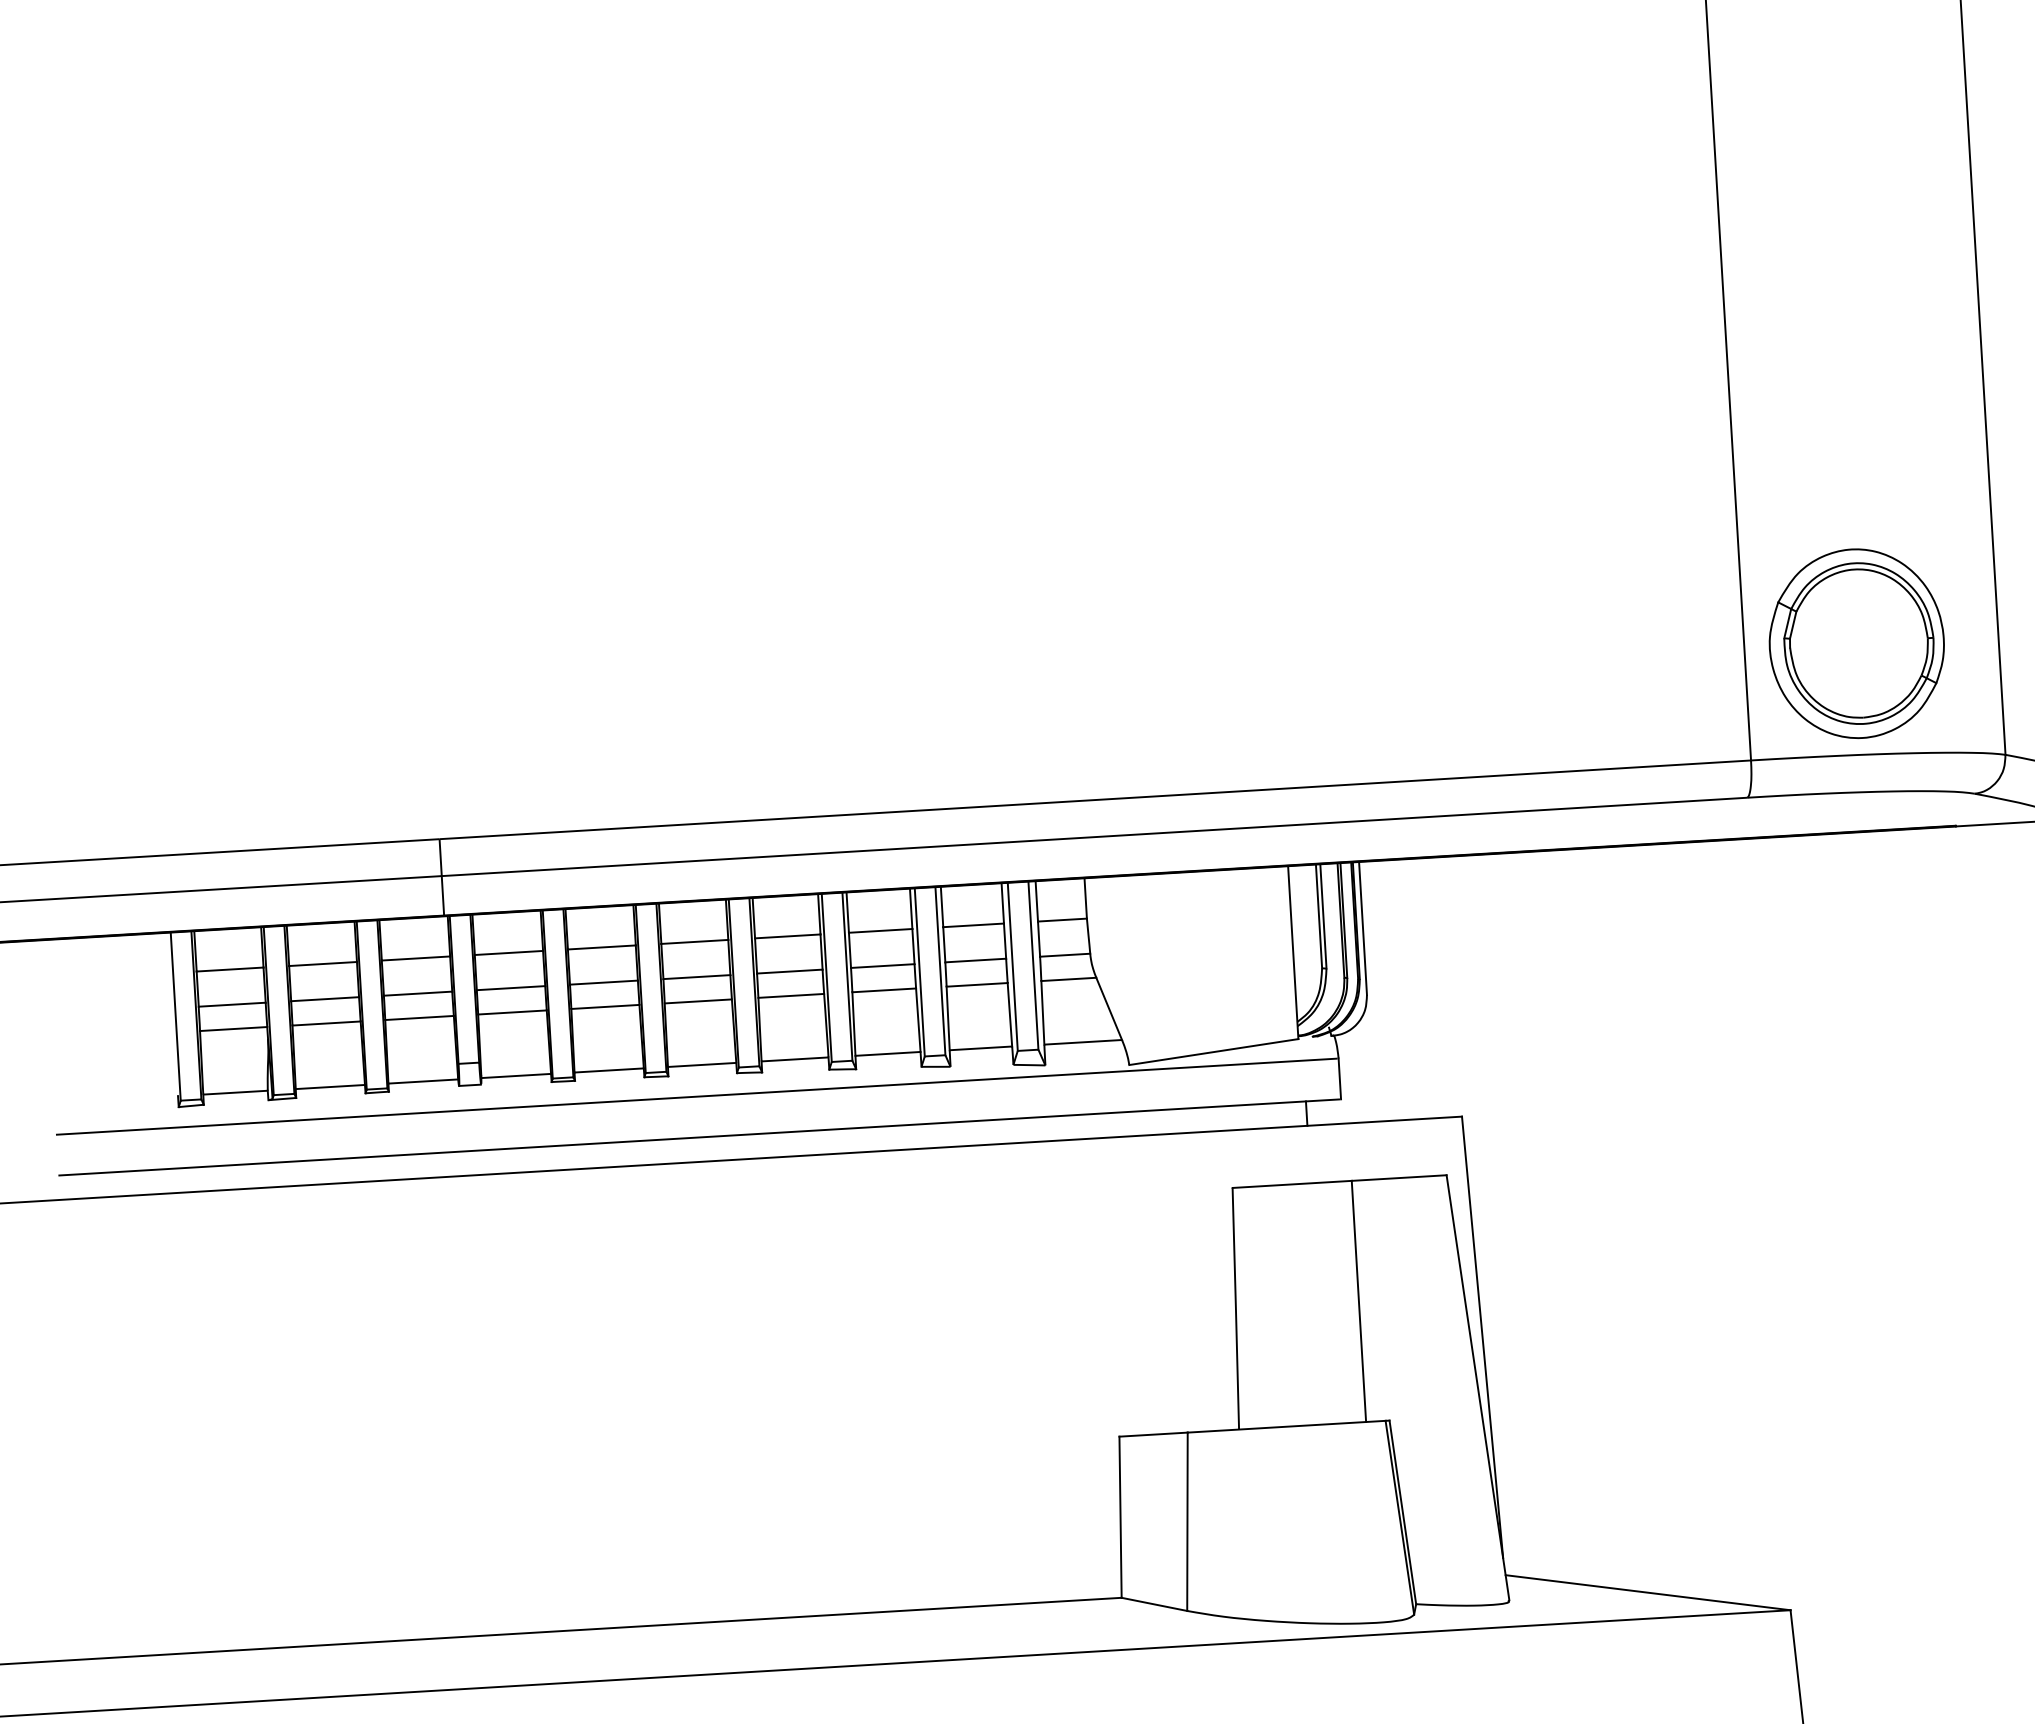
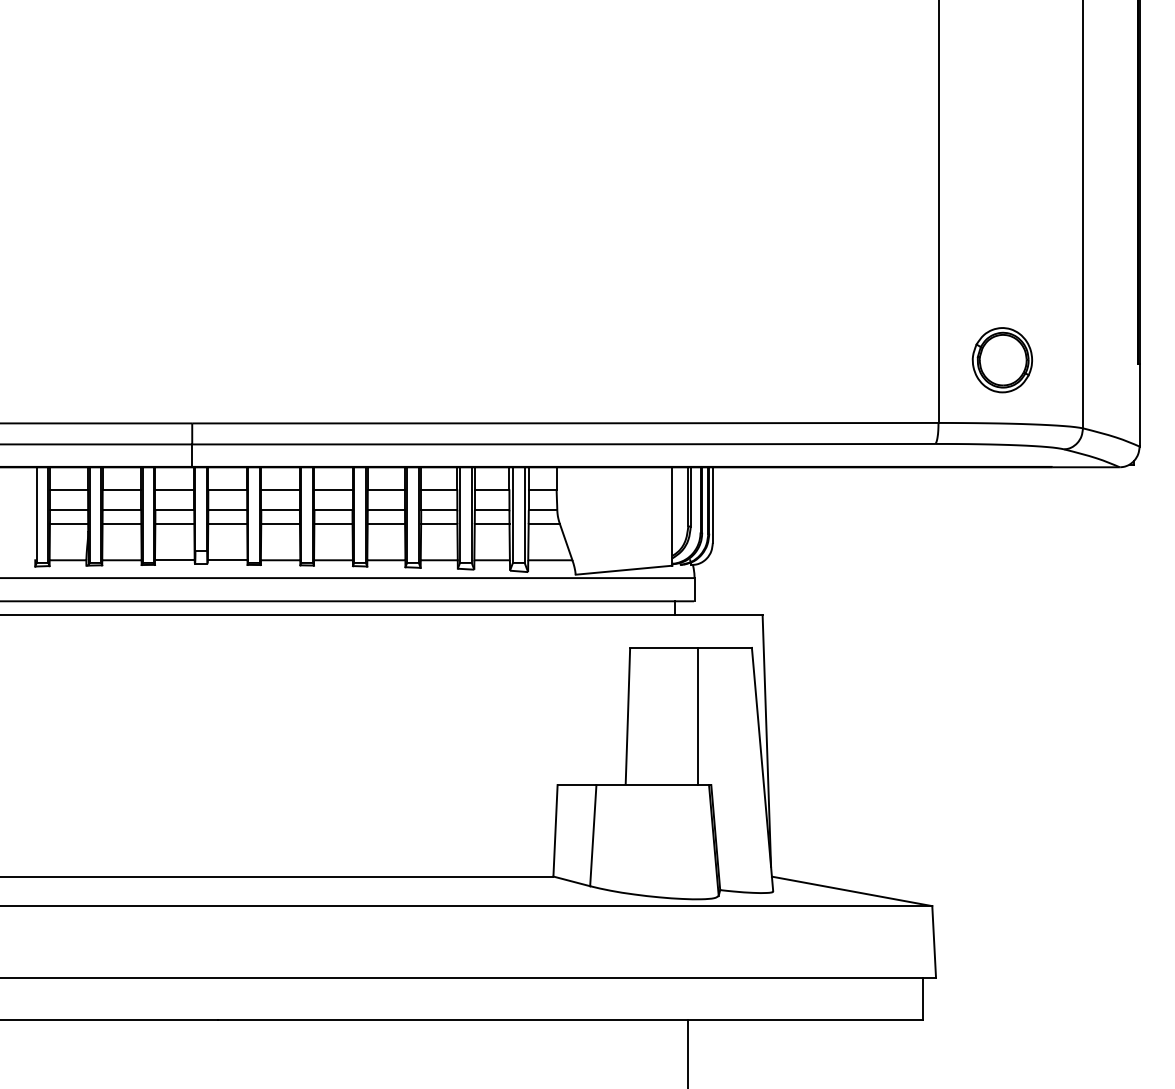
part: (1856, 642) -> (1002, 359), size x0.6

